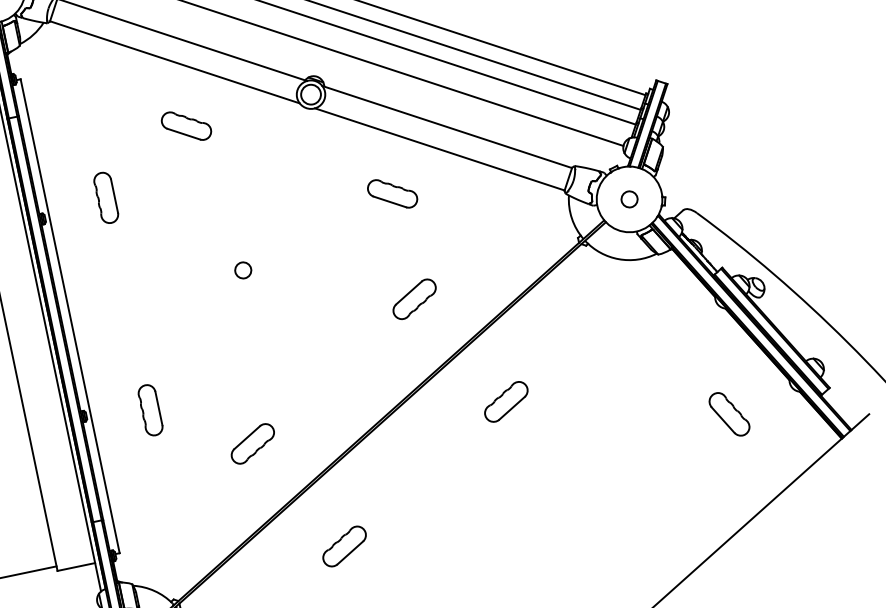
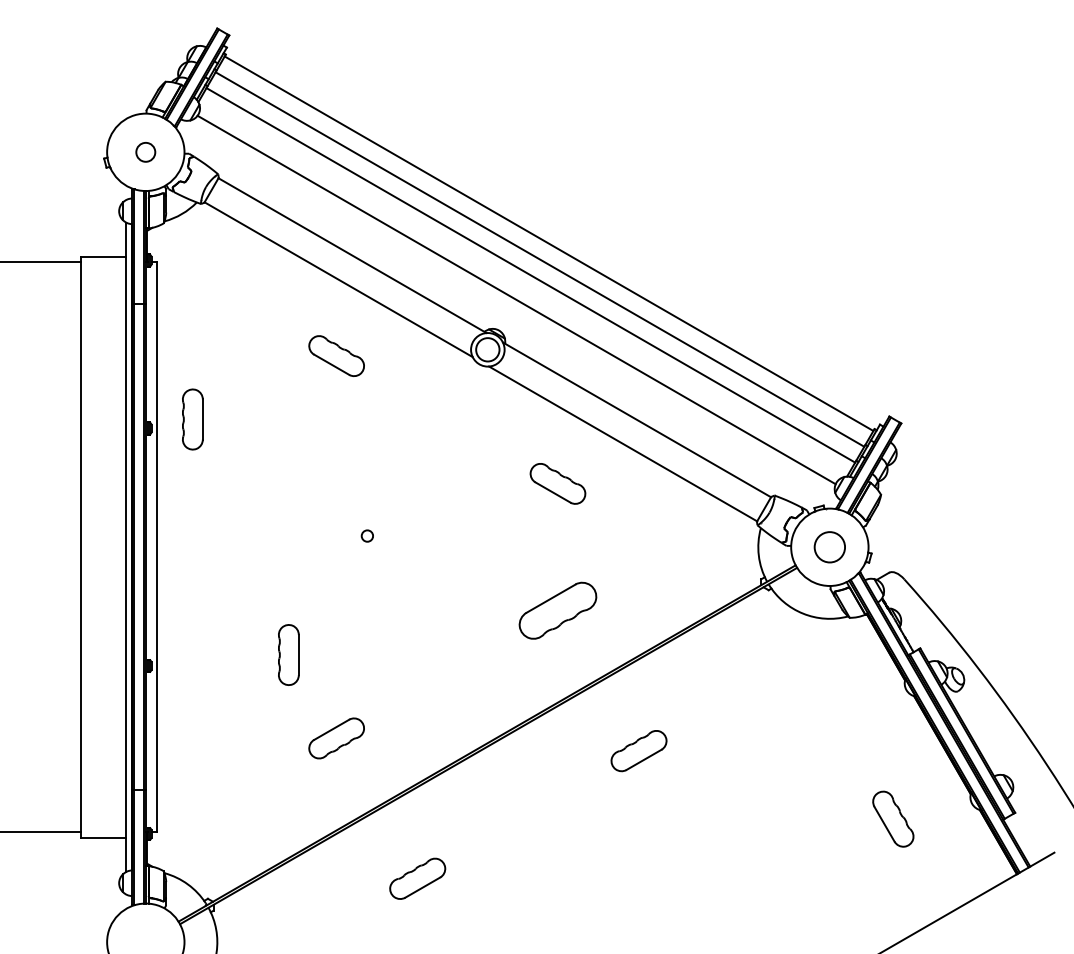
part: (105, 197) -> (192, 419), moved
circle: (629, 198) -> (829, 546), size x1.6
circle: (243, 269) -> (367, 535), size x0.6
part: (414, 299) -> (557, 610), size x1.4
part: (150, 409) -> (288, 654), moved

